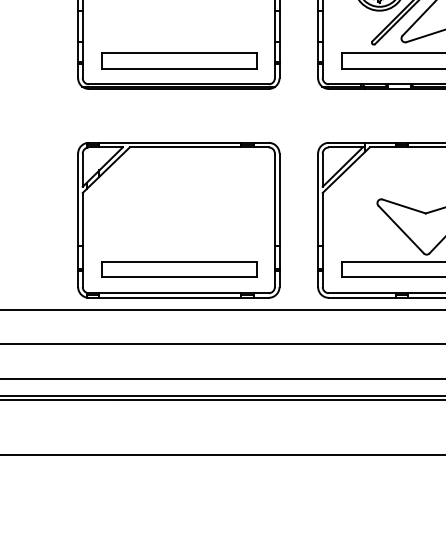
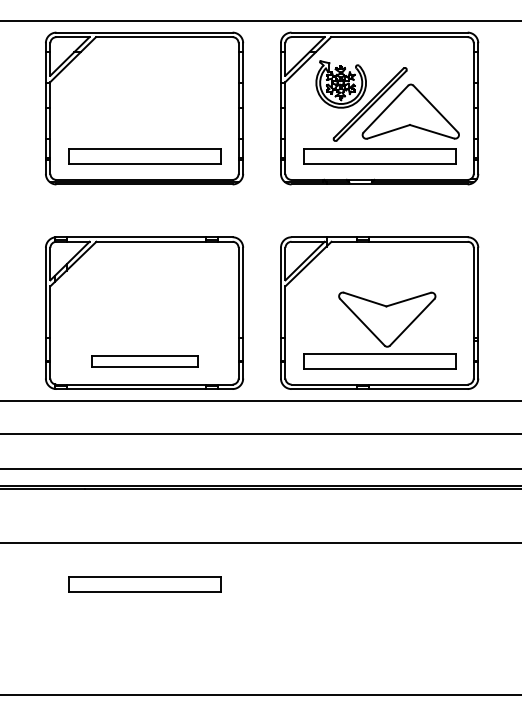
part: (178, 269) -> (144, 361), size x0.7
part: (178, 497) -> (144, 584), added

